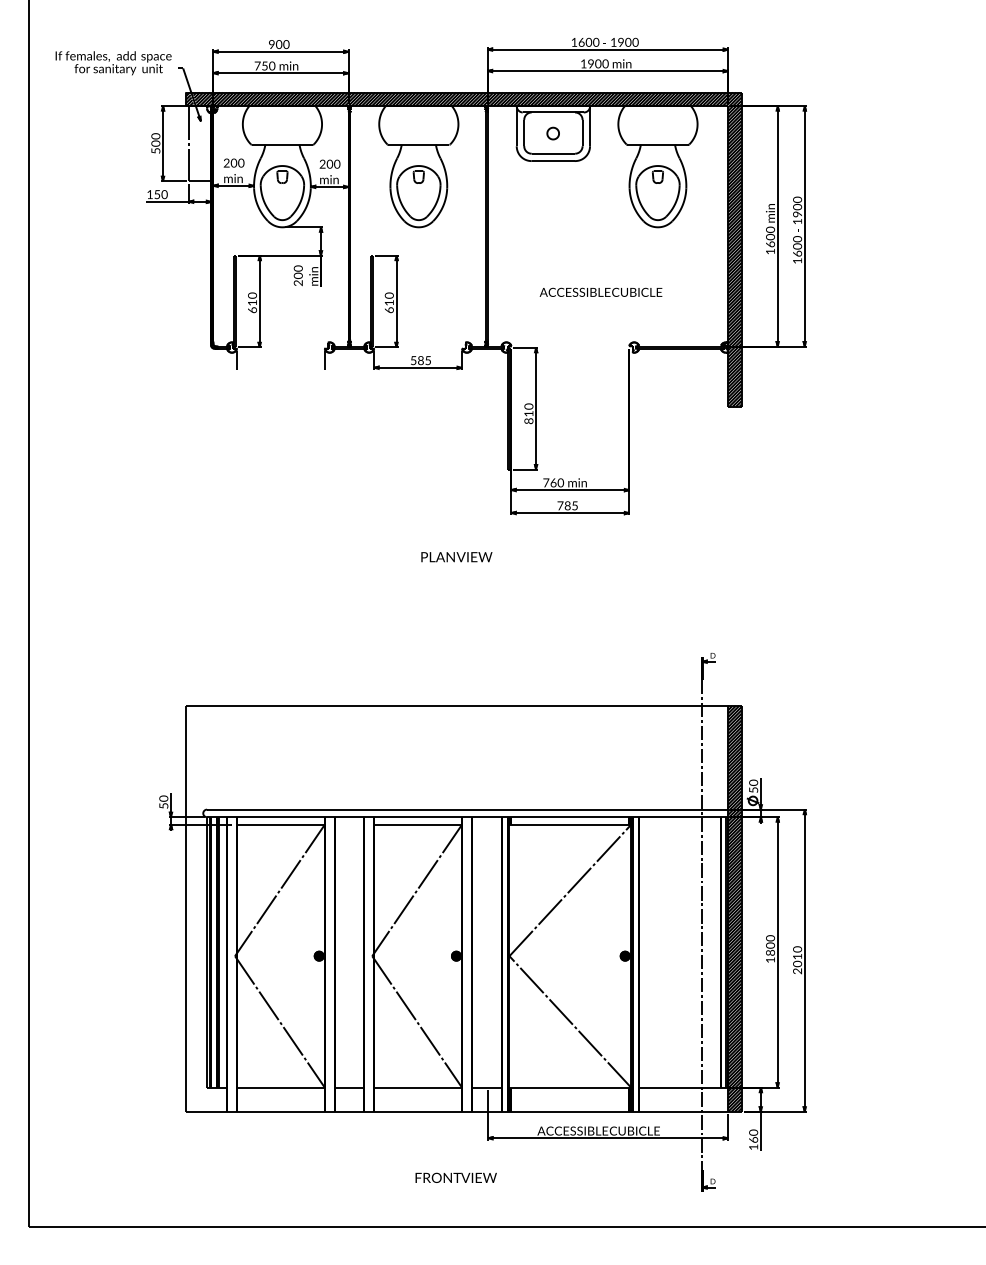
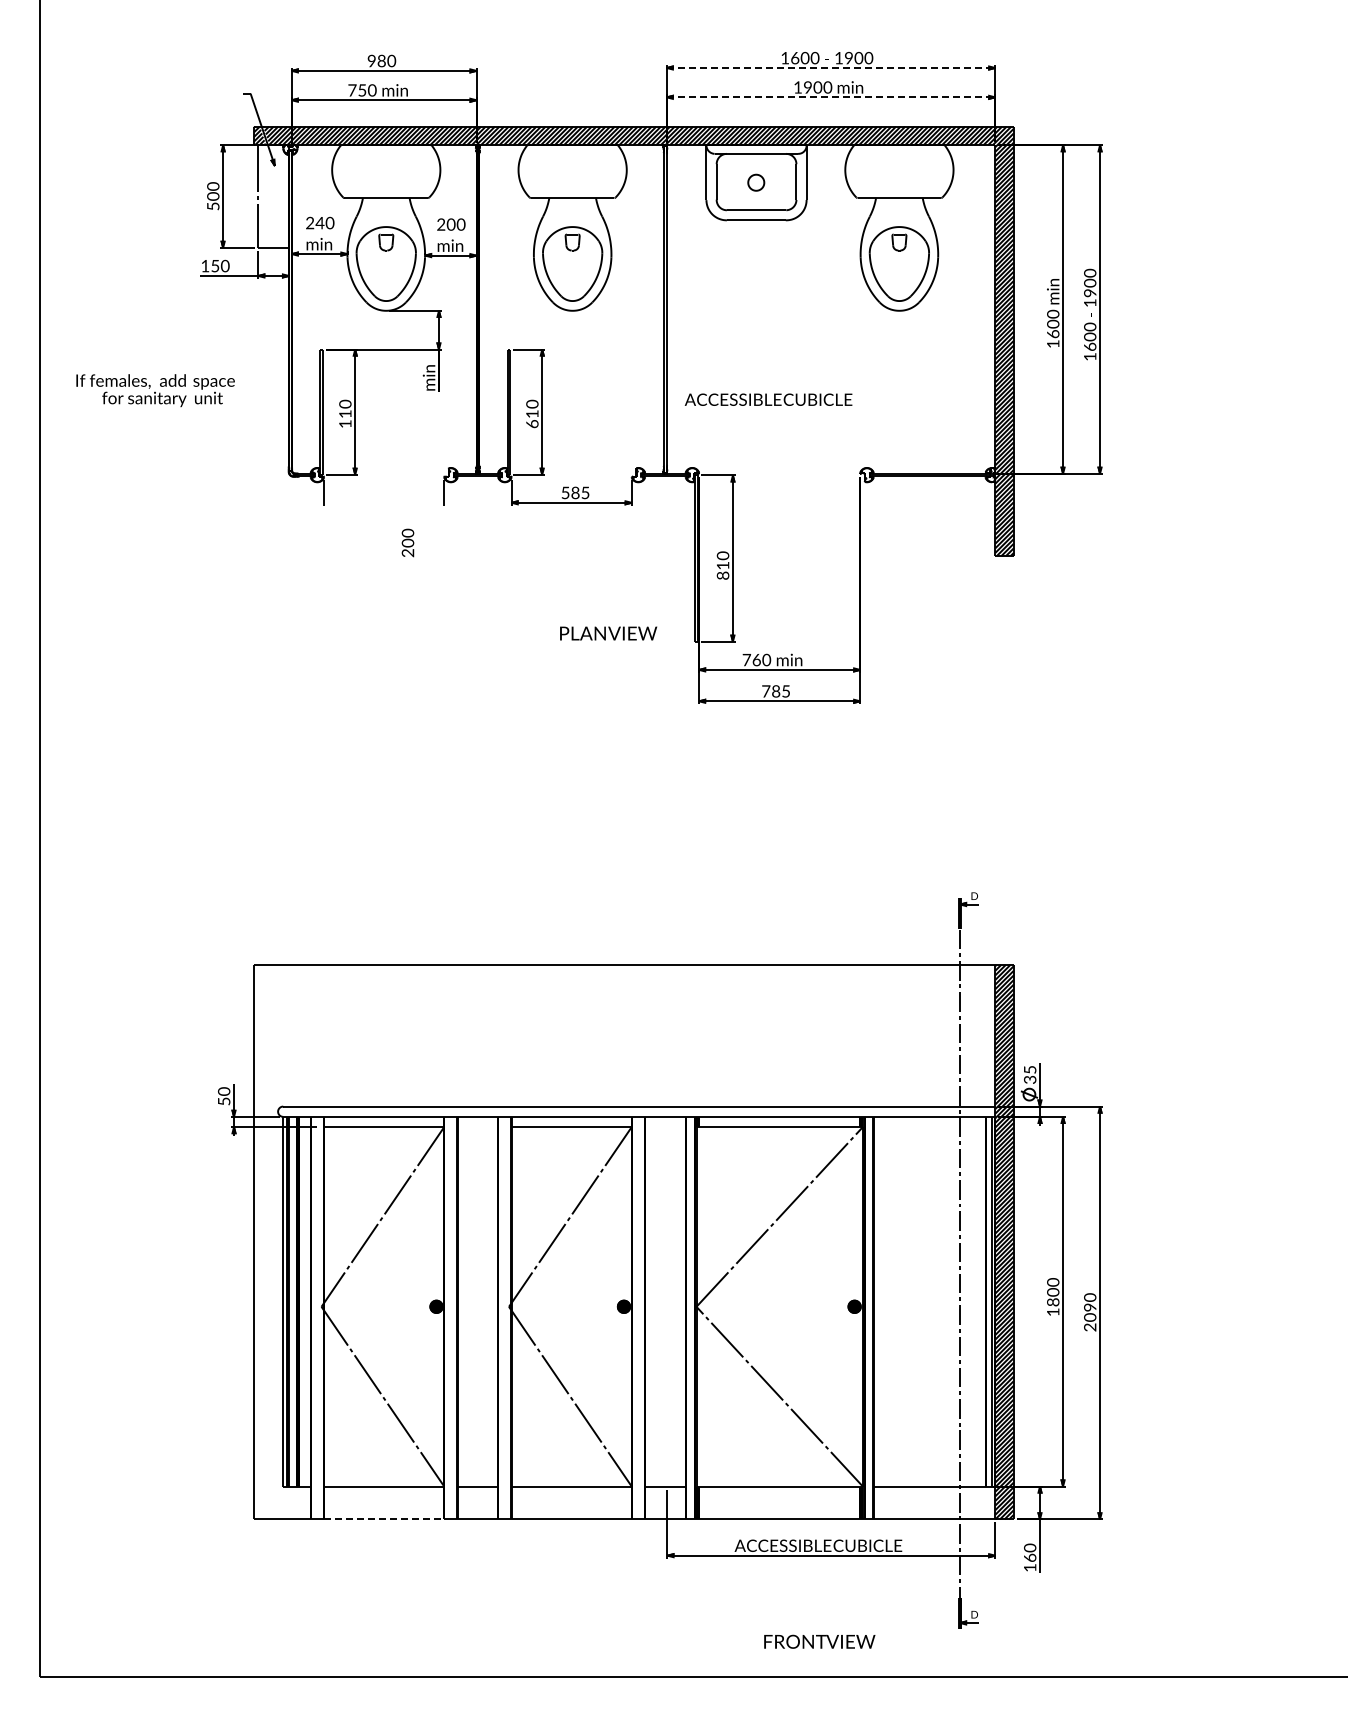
text: (278, 44) -> (381, 61), 900 -> 980
line: (608, 49) -> (831, 68), solid -> dashed
text: (113, 63) -> (155, 390), moved
line: (608, 71) -> (831, 97), solid -> dashed
text: (233, 162) -> (319, 222), 200 -> 240
text: (297, 275) -> (407, 542), moved
text: (600, 292) -> (768, 399), moved
text: (252, 310) -> (345, 424), 610 -> 110
text: (456, 557) -> (608, 633), moved
text: (753, 786) -> (1029, 1074), 50 -> 35
text: (797, 956) -> (1090, 1307), 2010 -> 2090
line: (281, 1111) -> (384, 1519), solid -> dashed
text: (456, 1177) -> (819, 1641), moved

